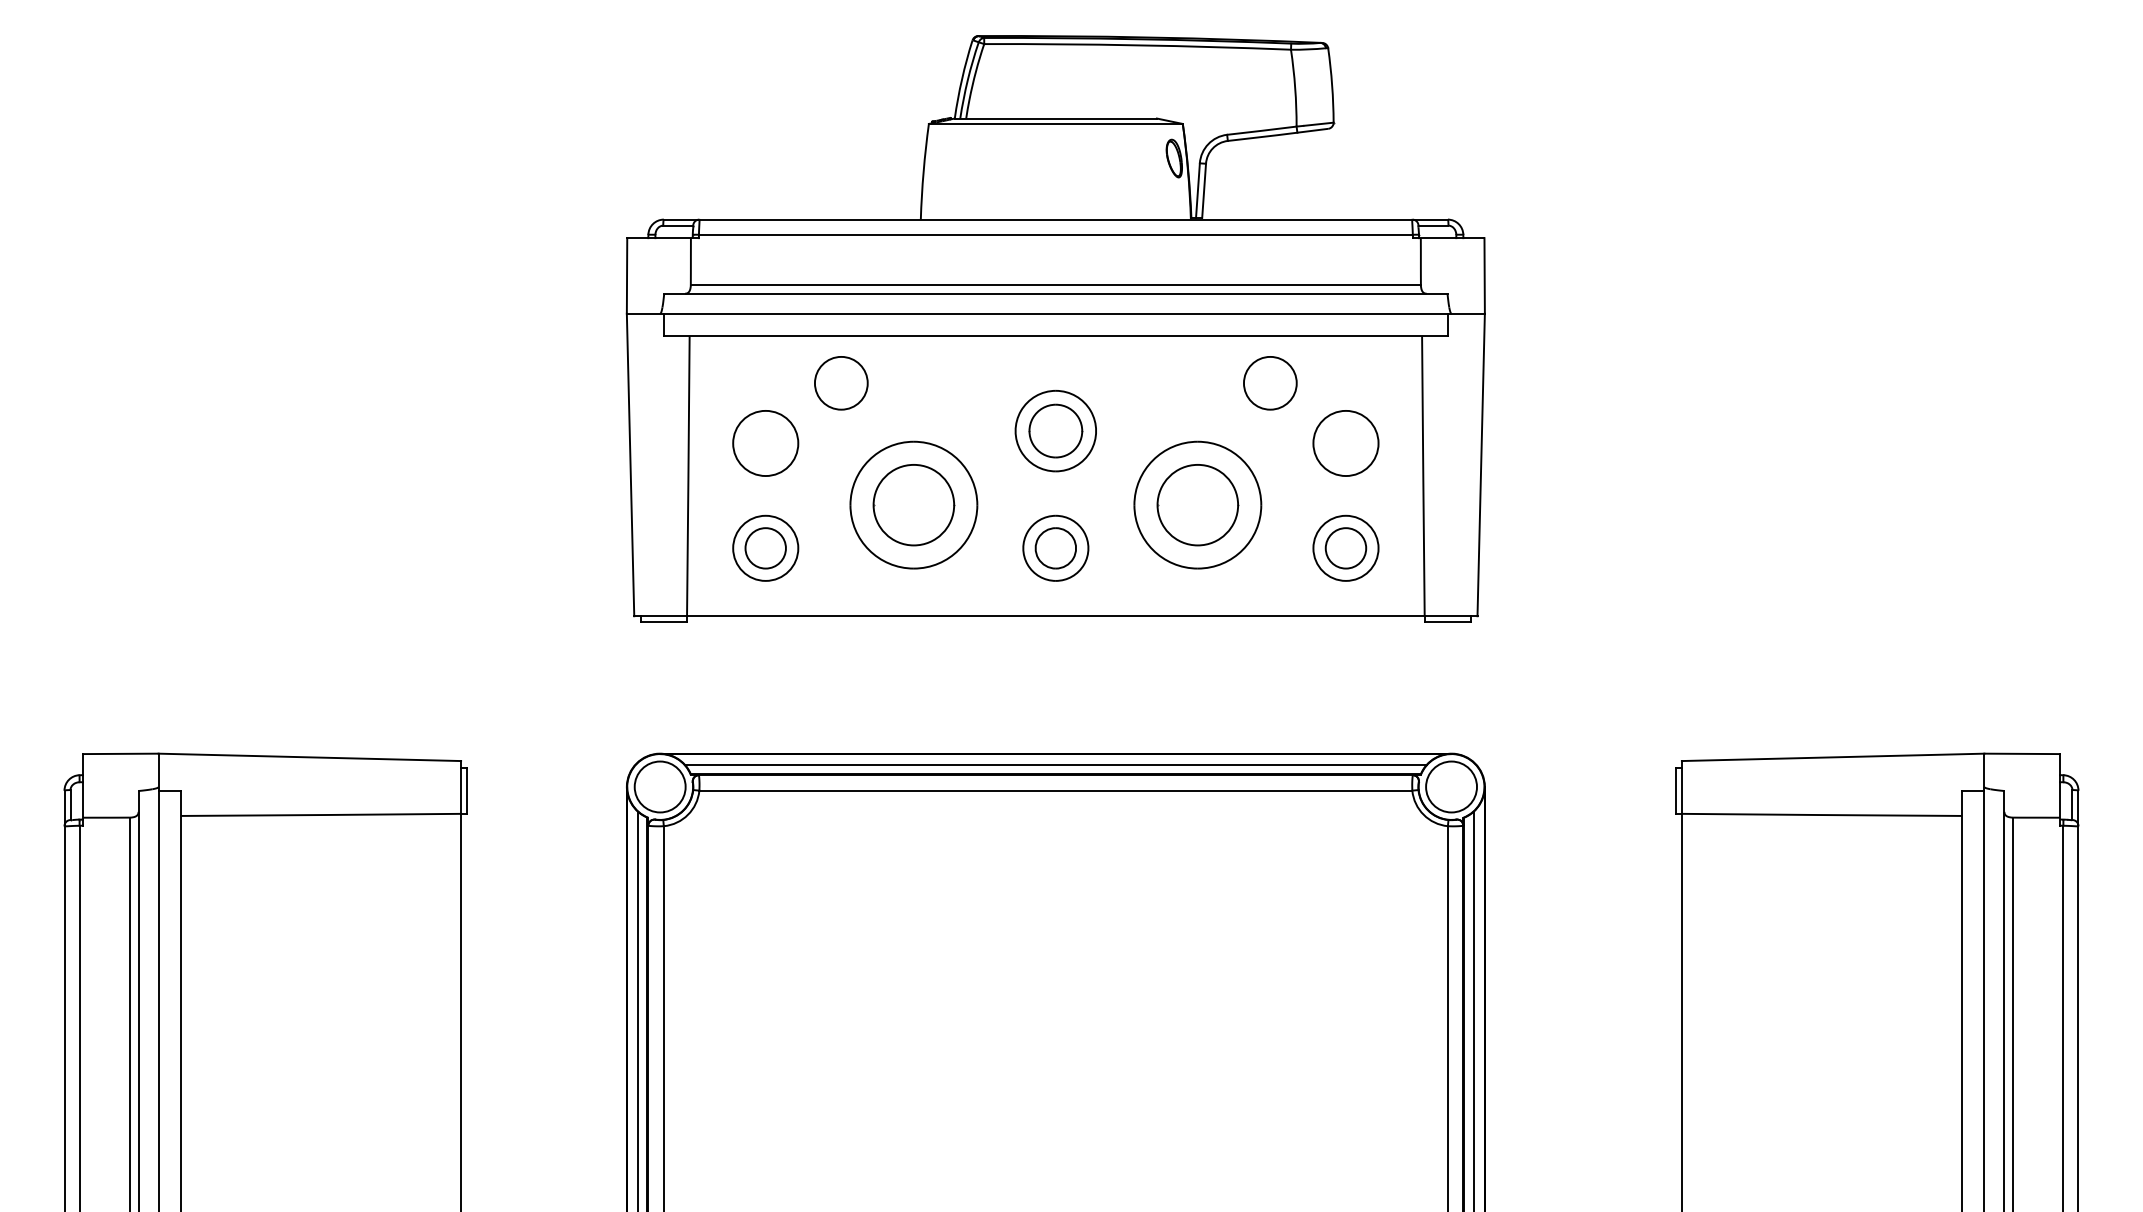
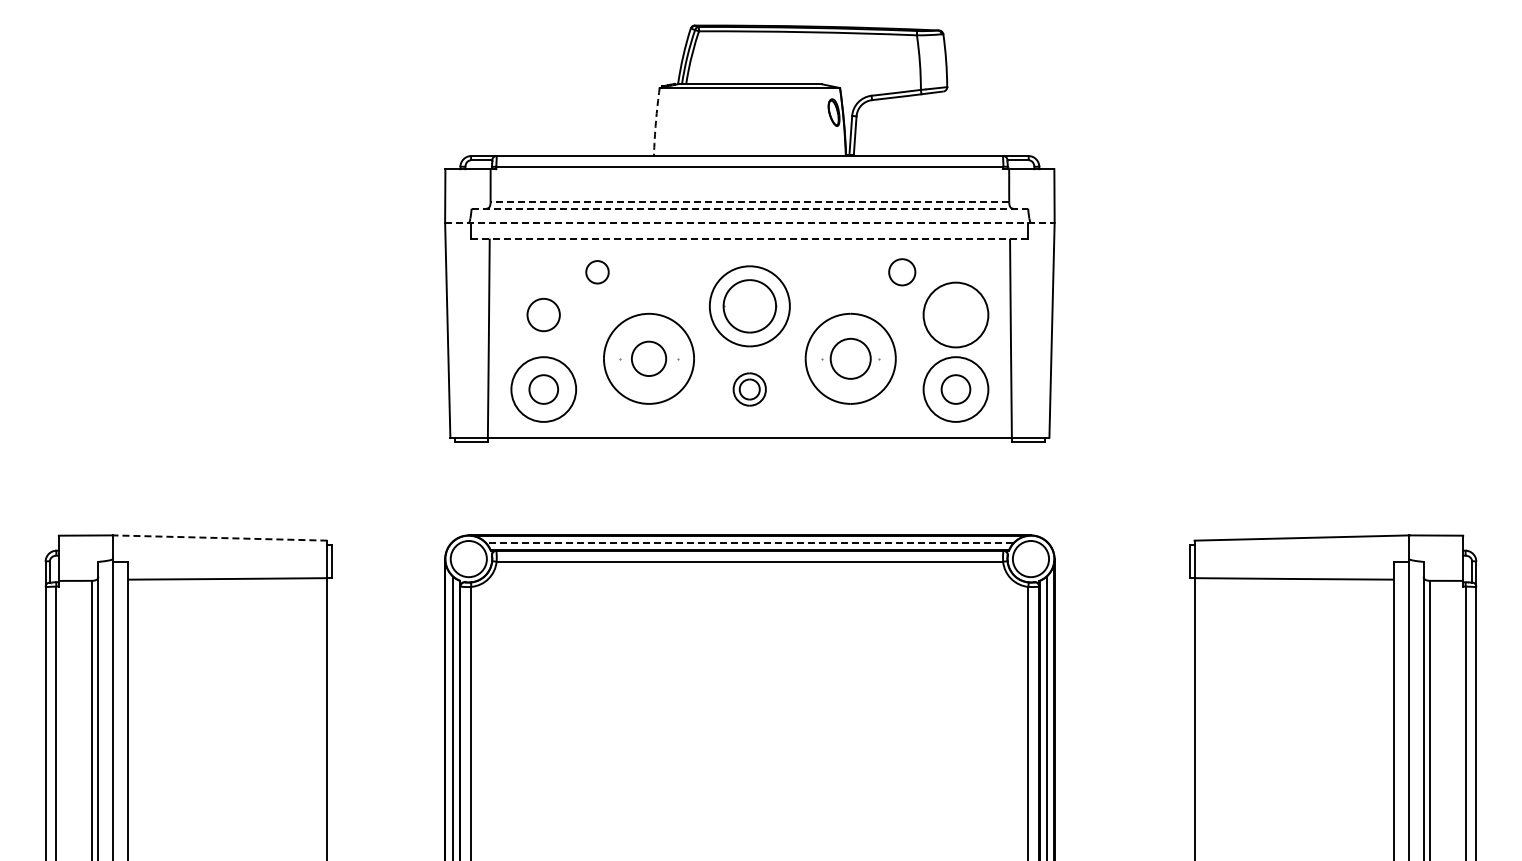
arc: (922, 171) -> (655, 121), solid -> dashed
line: (1055, 285) -> (749, 202), solid -> dashed
line: (1056, 293) -> (750, 208), solid -> dashed
line: (1055, 313) -> (749, 222), solid -> dashed
line: (1055, 335) -> (749, 238), solid -> dashed
circle: (841, 383) -> (597, 272), size x0.6
circle: (1270, 383) -> (902, 272), size x0.7
part: (1055, 430) -> (749, 305), size x1.4
circle: (765, 442) -> (543, 314), size x0.7
circle: (1345, 442) -> (955, 314), size x1.4
circle: (913, 504) -> (648, 358), size x0.6
circle: (1197, 504) -> (850, 358), size x0.7
circle: (765, 548) -> (543, 389), size x1.4
part: (1055, 548) -> (749, 389), size x0.7
circle: (1345, 548) -> (955, 389), size x1.4
line: (309, 758) -> (219, 538), solid -> dashed
line: (1055, 765) -> (749, 543), solid -> dashed

